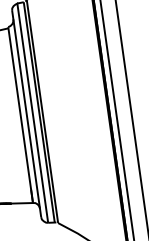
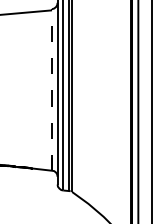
line: (21, 115) -> (52, 90), solid -> dashed

